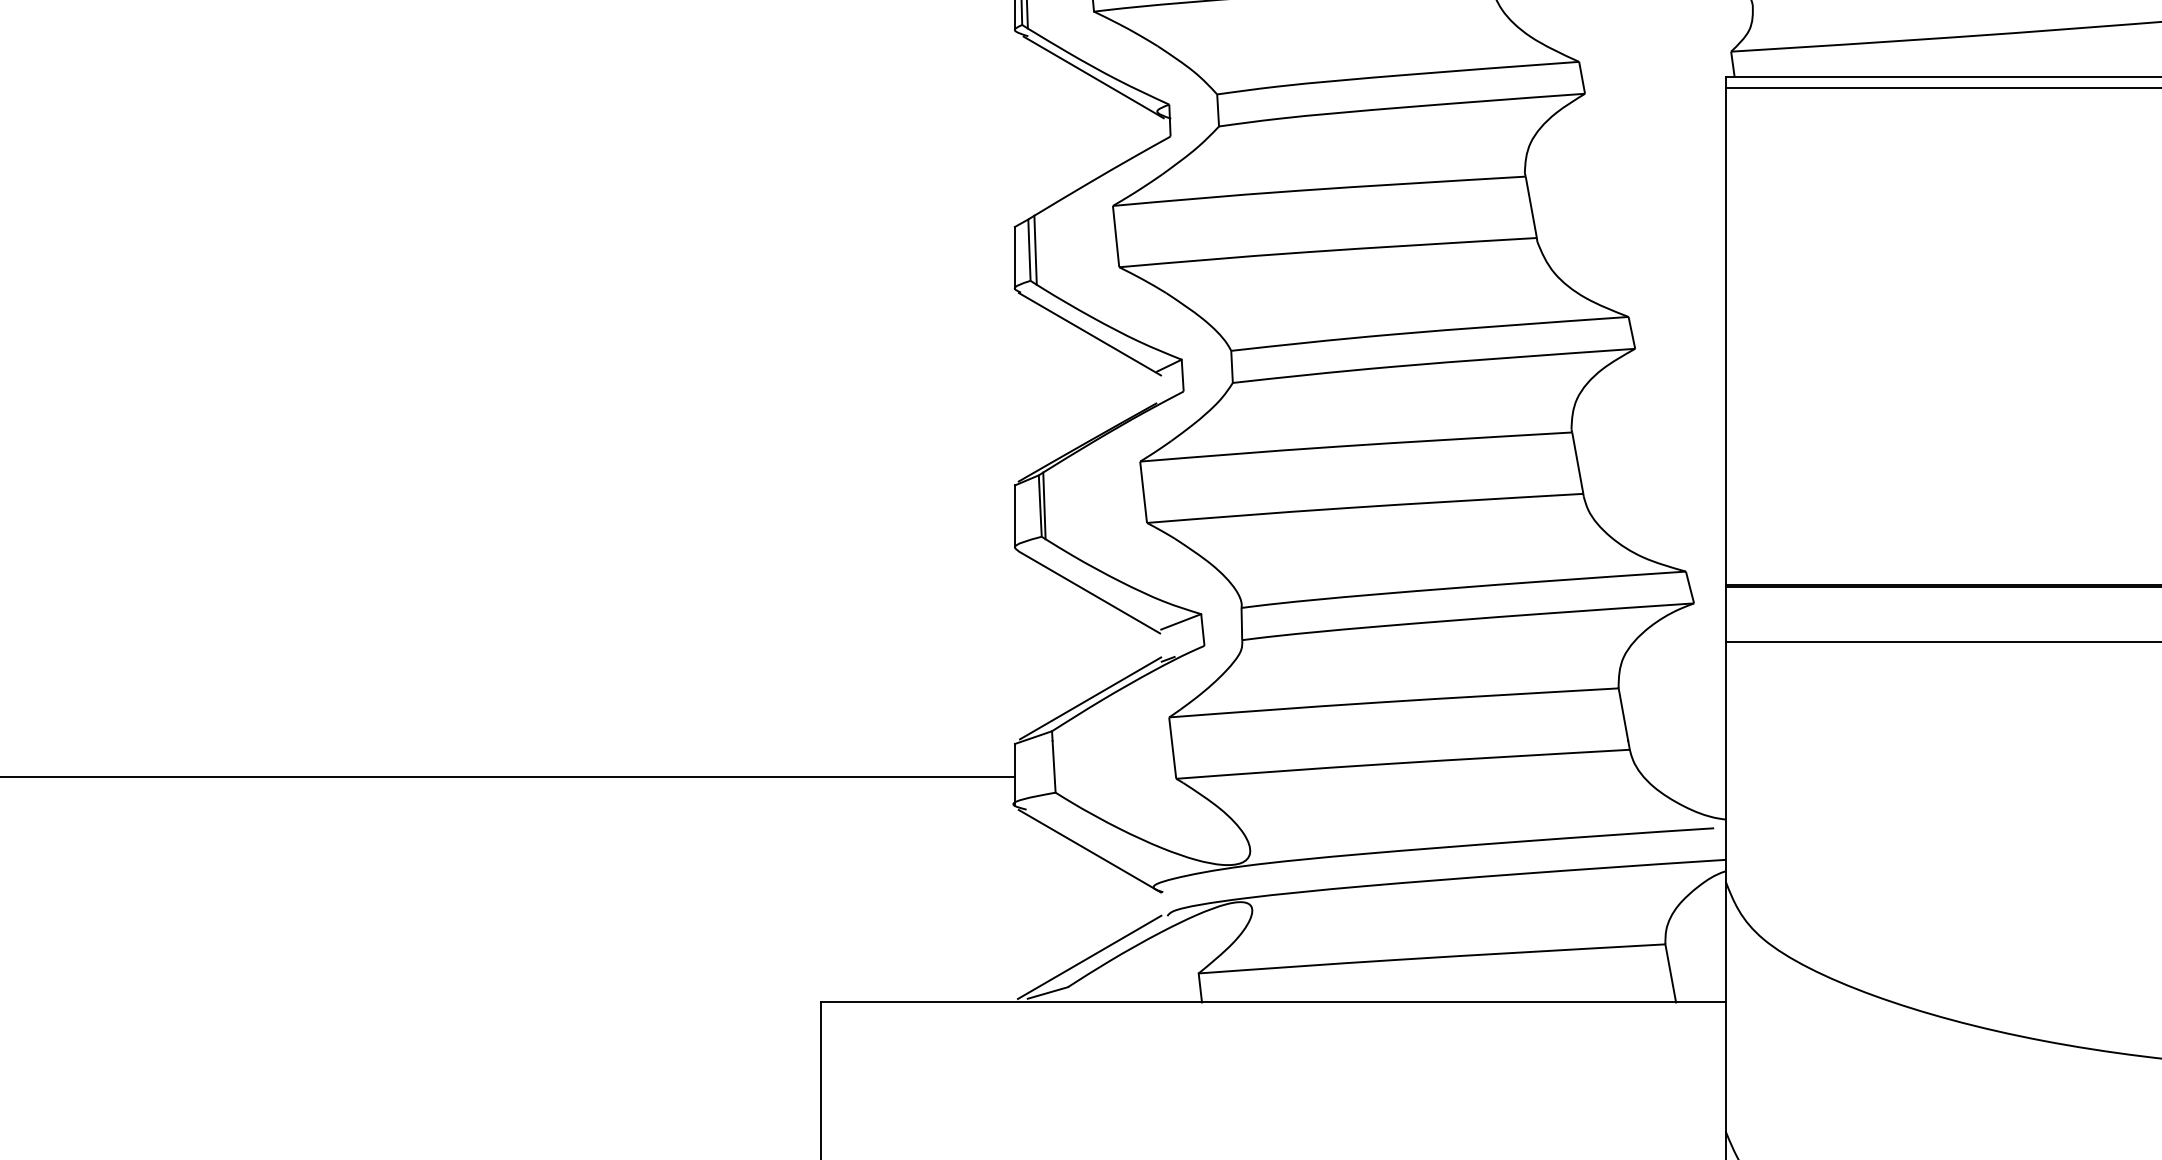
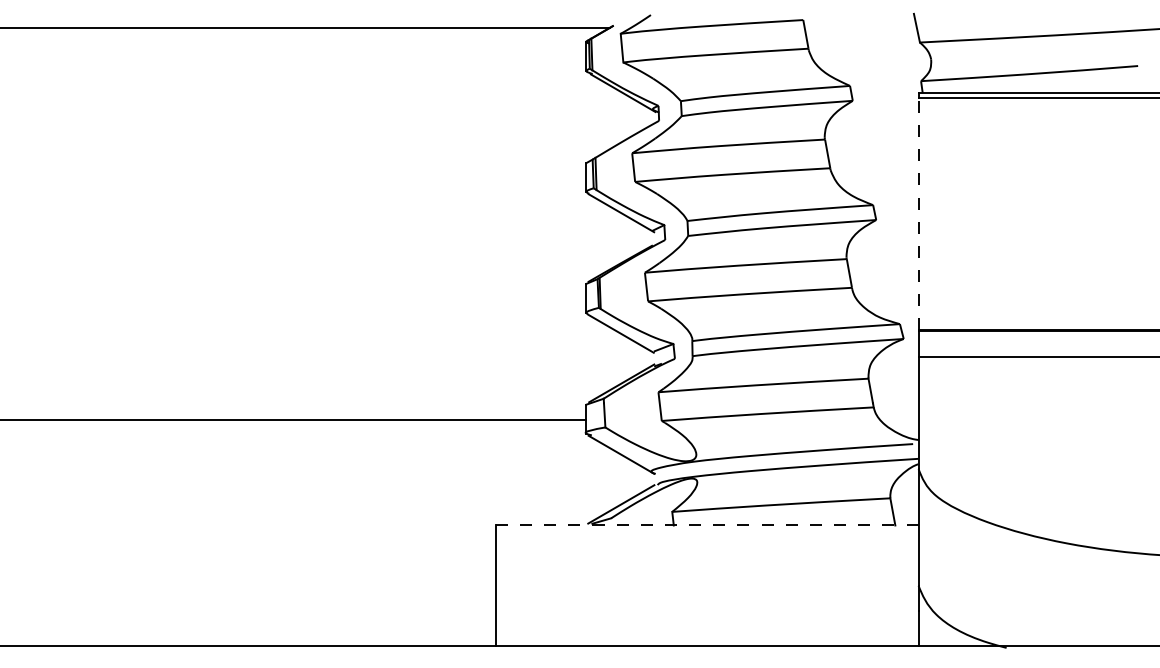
line: (1725, 334) -> (918, 213), solid -> dashed
line: (1271, 1002) -> (706, 525), solid -> dashed

